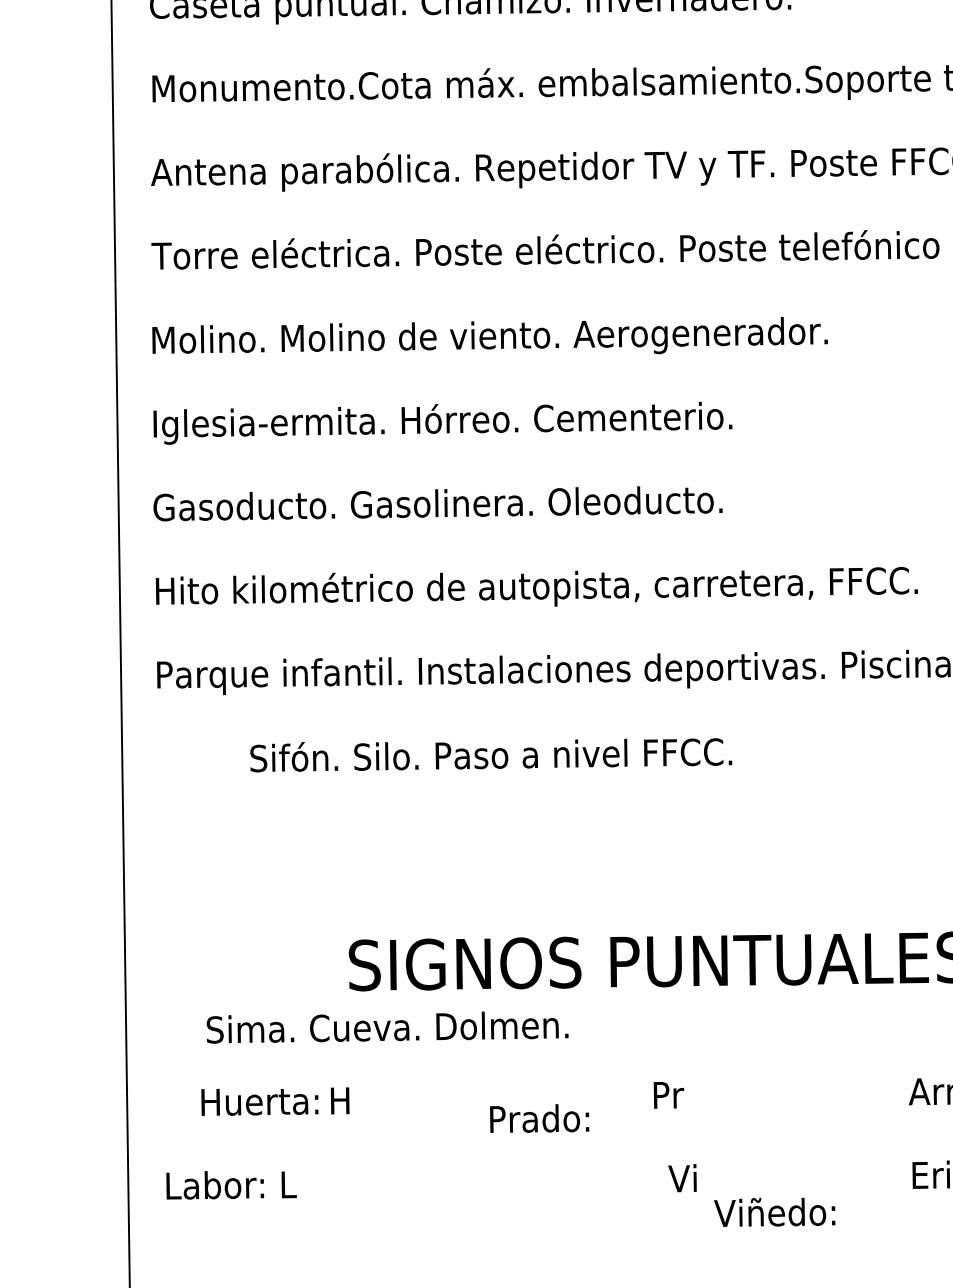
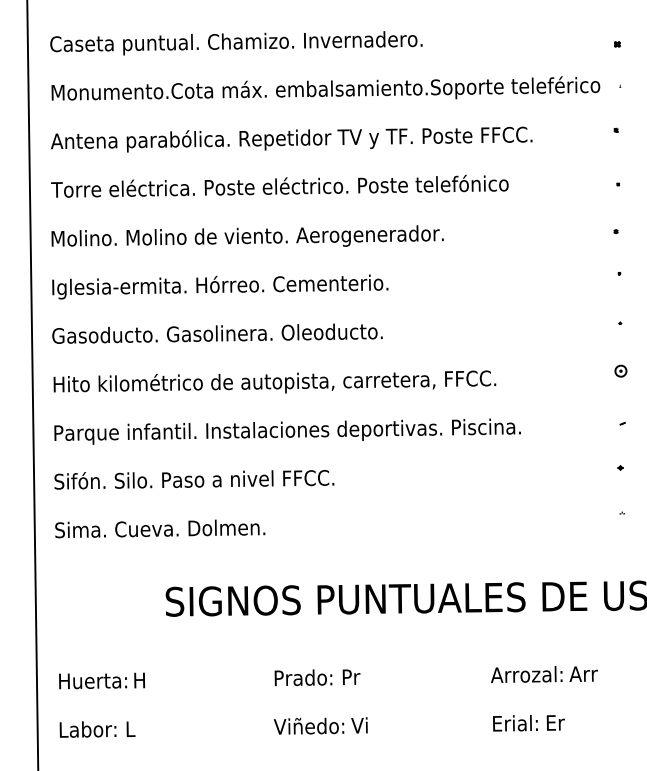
text: (491, 754) -> (194, 479), moved
text: (388, 1026) -> (160, 528), moved
text: (274, 1100) -> (101, 680), moved
text: (539, 1118) -> (303, 677), moved
text: (773, 1211) -> (308, 725), moved

